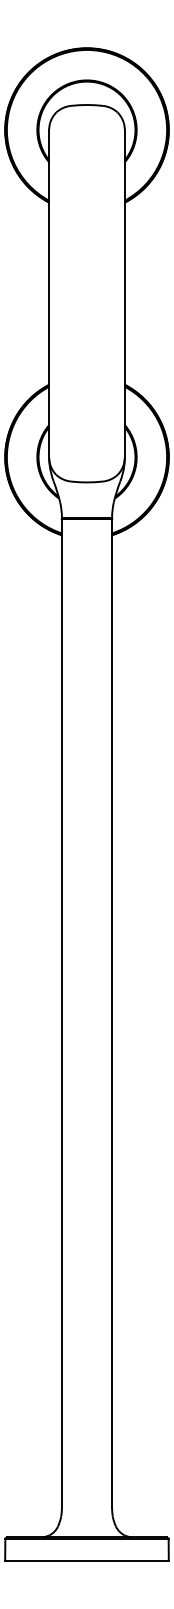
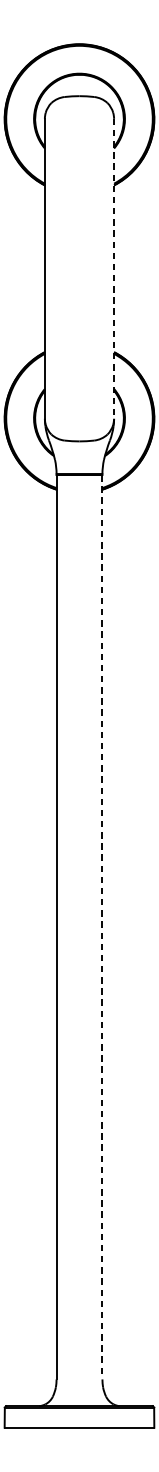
line: (124, 293) -> (113, 268), solid -> dashed
line: (112, 1014) -> (102, 928), solid -> dashed

